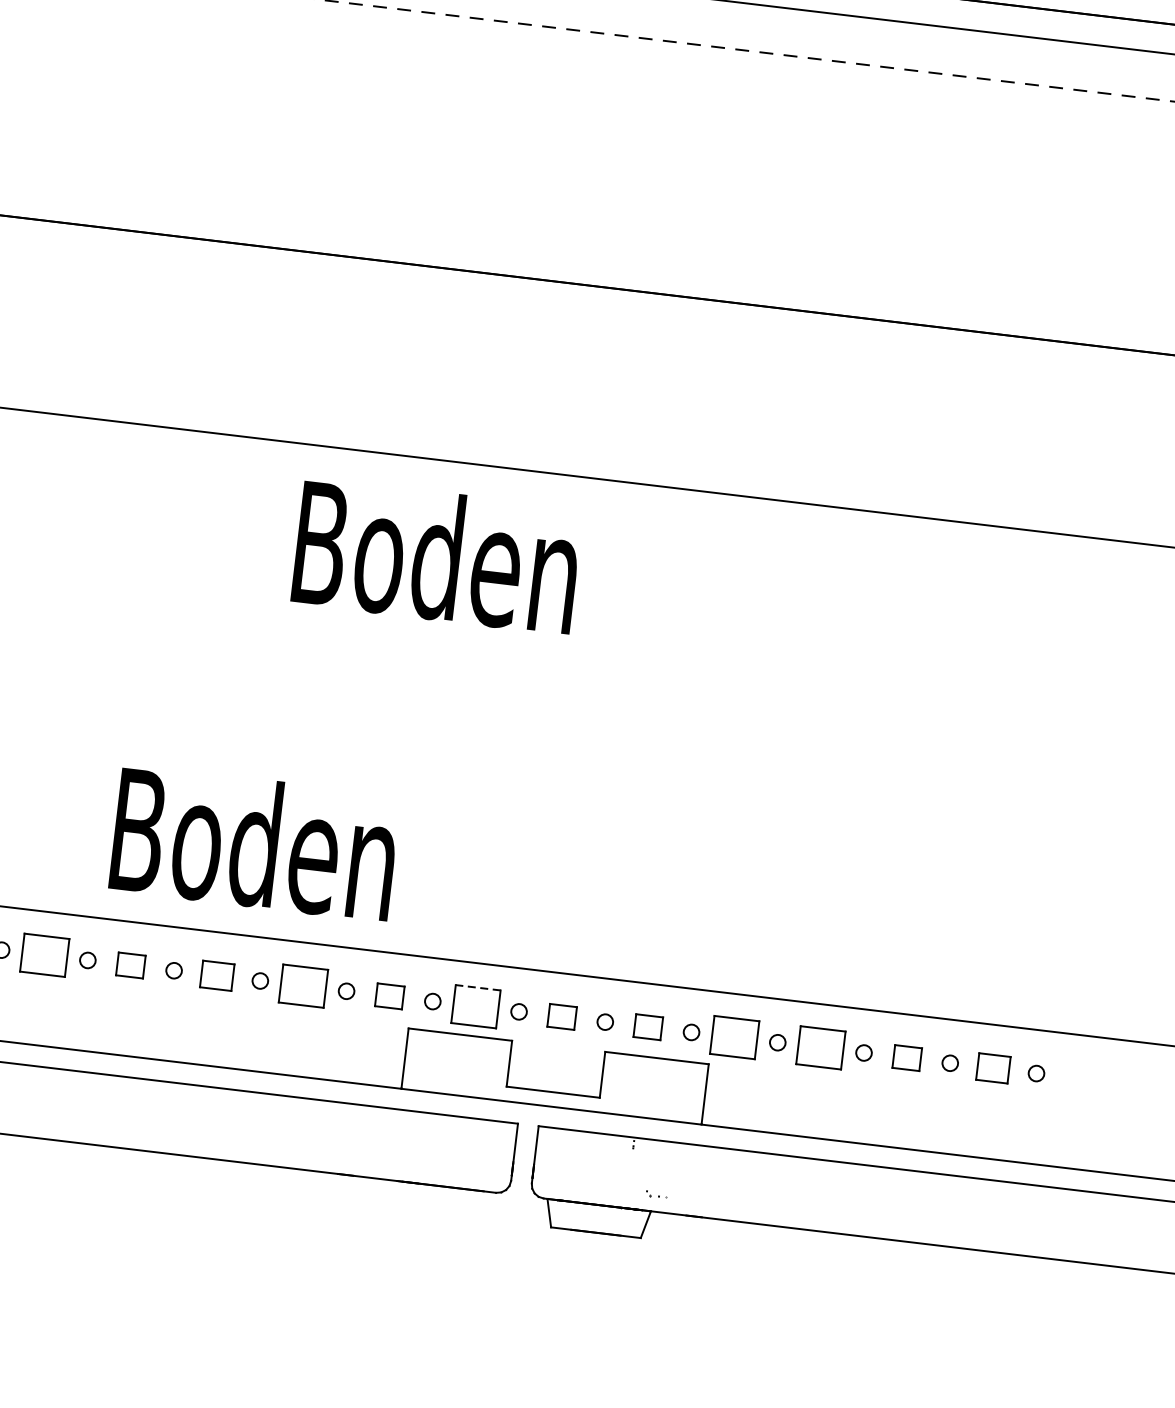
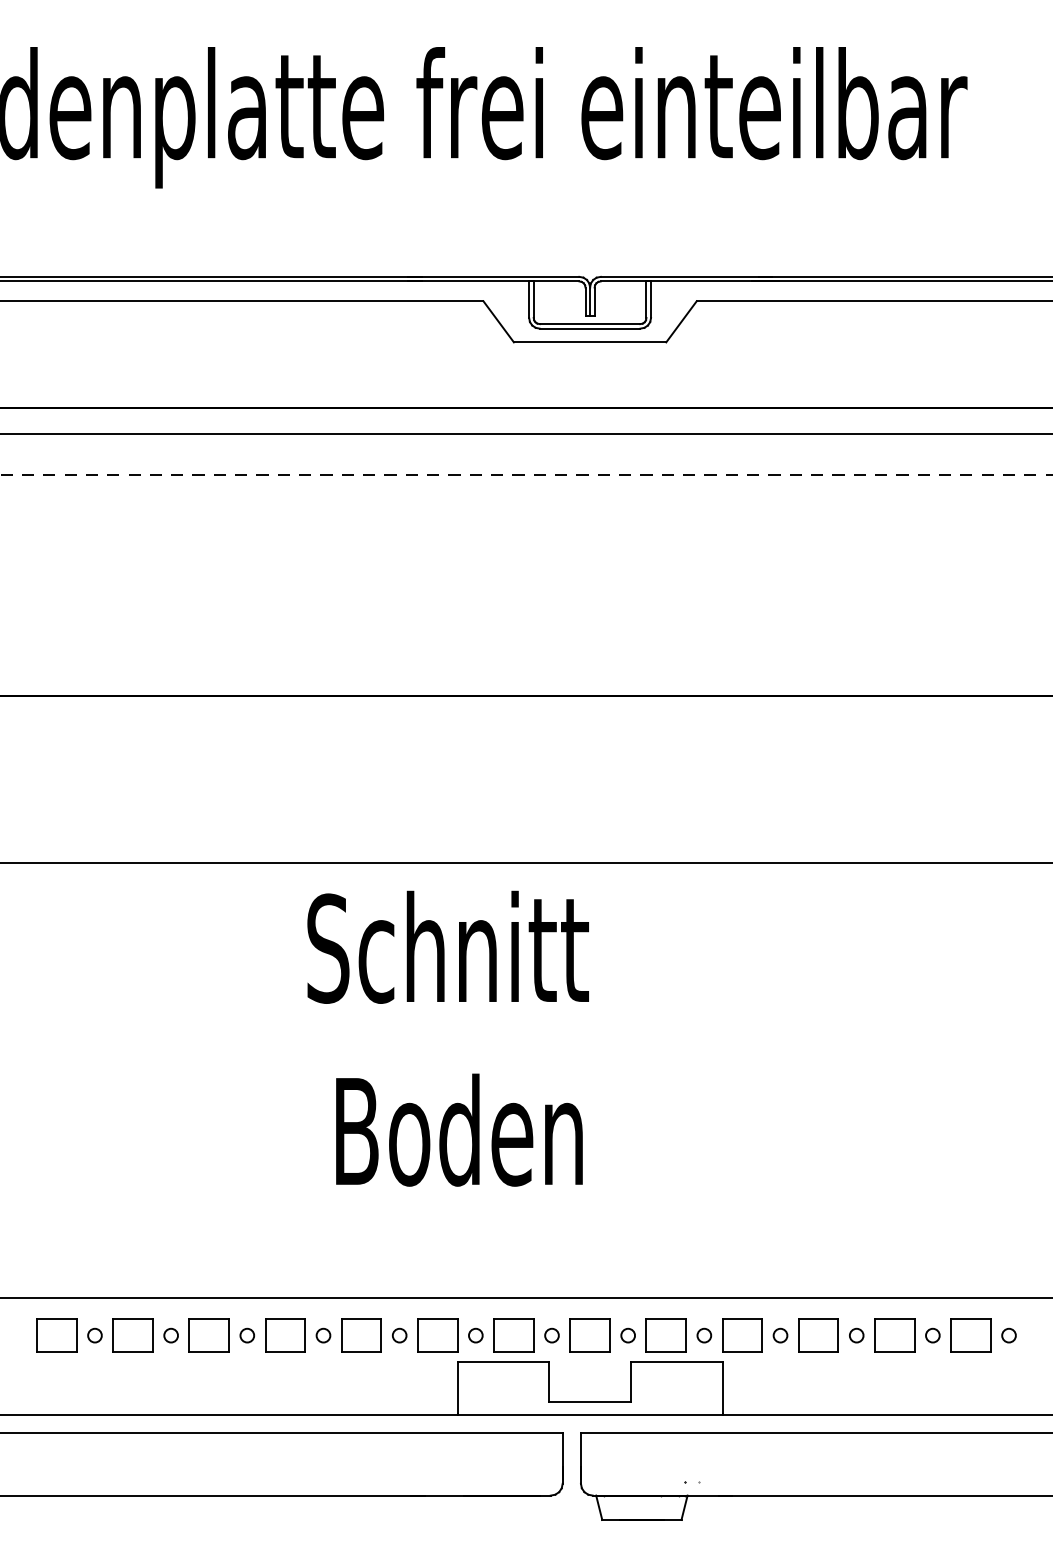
text: (453, 557) -> (447, 946), Boden -> Schnitt
text: (255, 842) -> (459, 1129), moved
part: (130, 965) -> (208, 1335), size x1.67
part: (217, 975) -> (285, 1335), size x1.43
line: (477, 987) -> (513, 1318), dashed -> solid
part: (389, 996) -> (437, 1335), size x1.67
part: (561, 1016) -> (589, 1335), size x1.67
part: (647, 1027) -> (665, 1335), size x1.67
part: (906, 1057) -> (894, 1335), size x1.67
part: (992, 1068) -> (970, 1335), size x1.43

